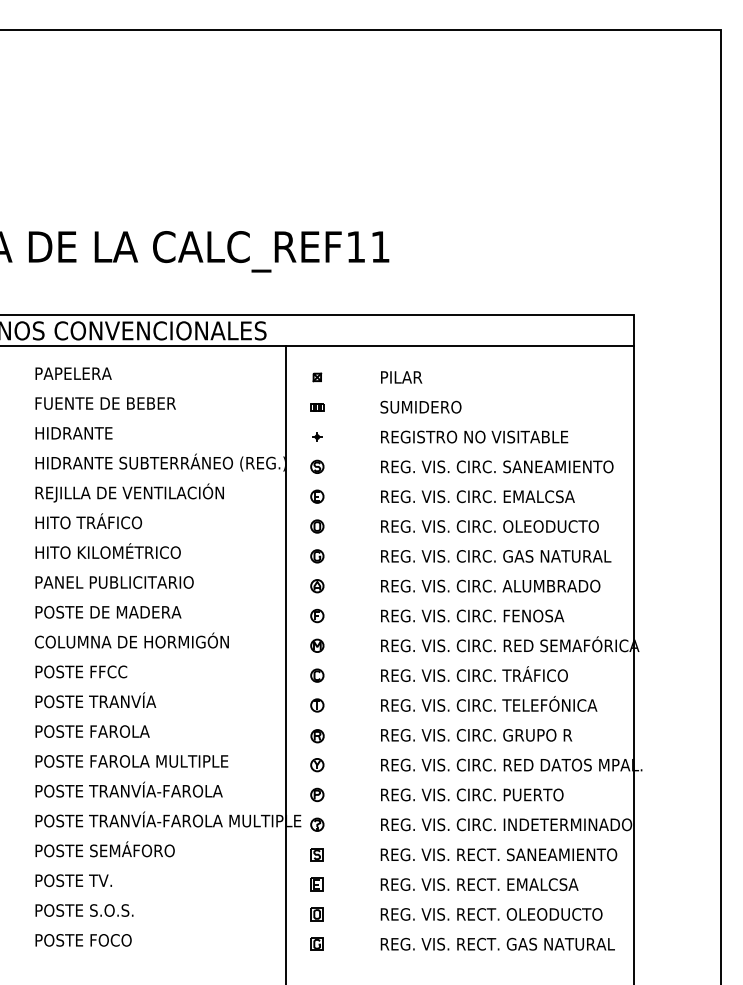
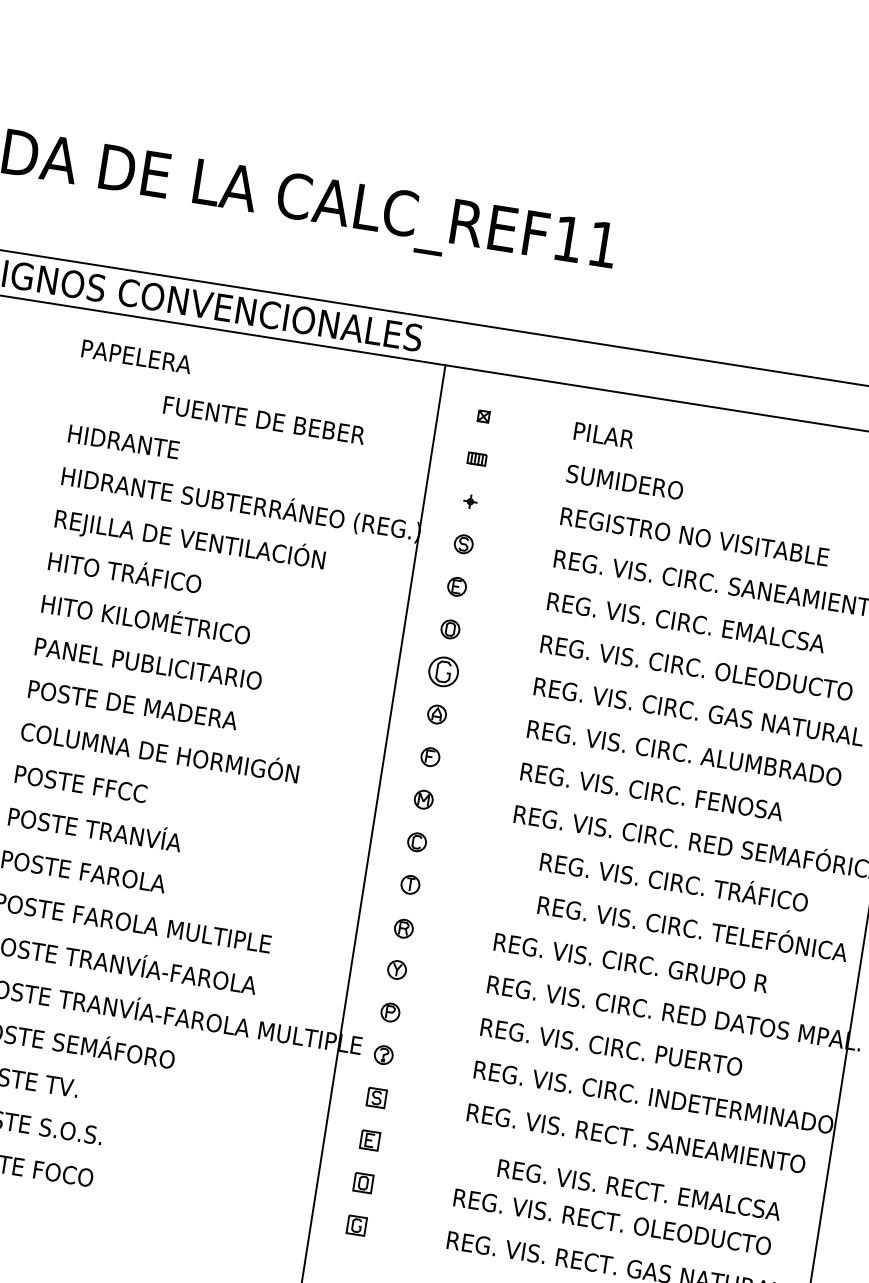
text: (105, 403) -> (264, 420), moved
part: (317, 556) -> (443, 672), size x1.6
text: (474, 673) -> (674, 879), moved
text: (489, 703) -> (693, 926), moved
text: (479, 884) -> (639, 1189), moved

